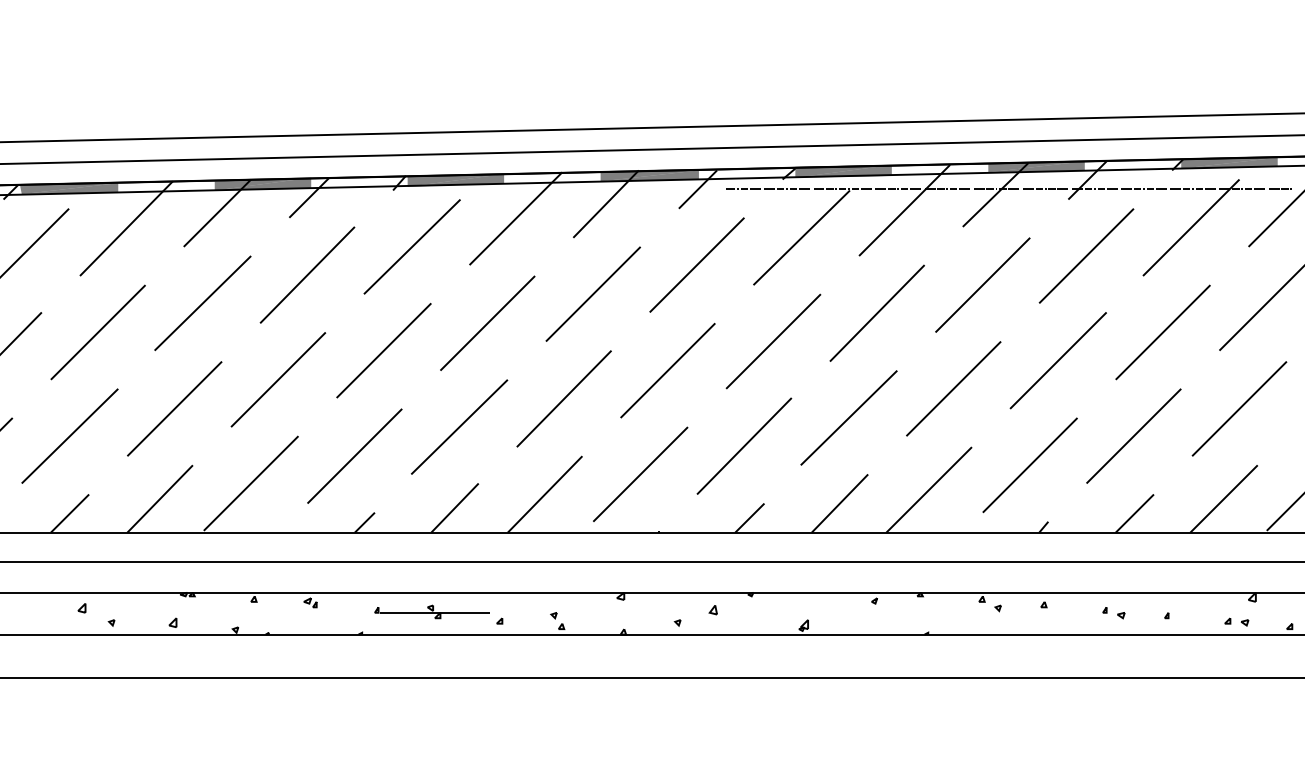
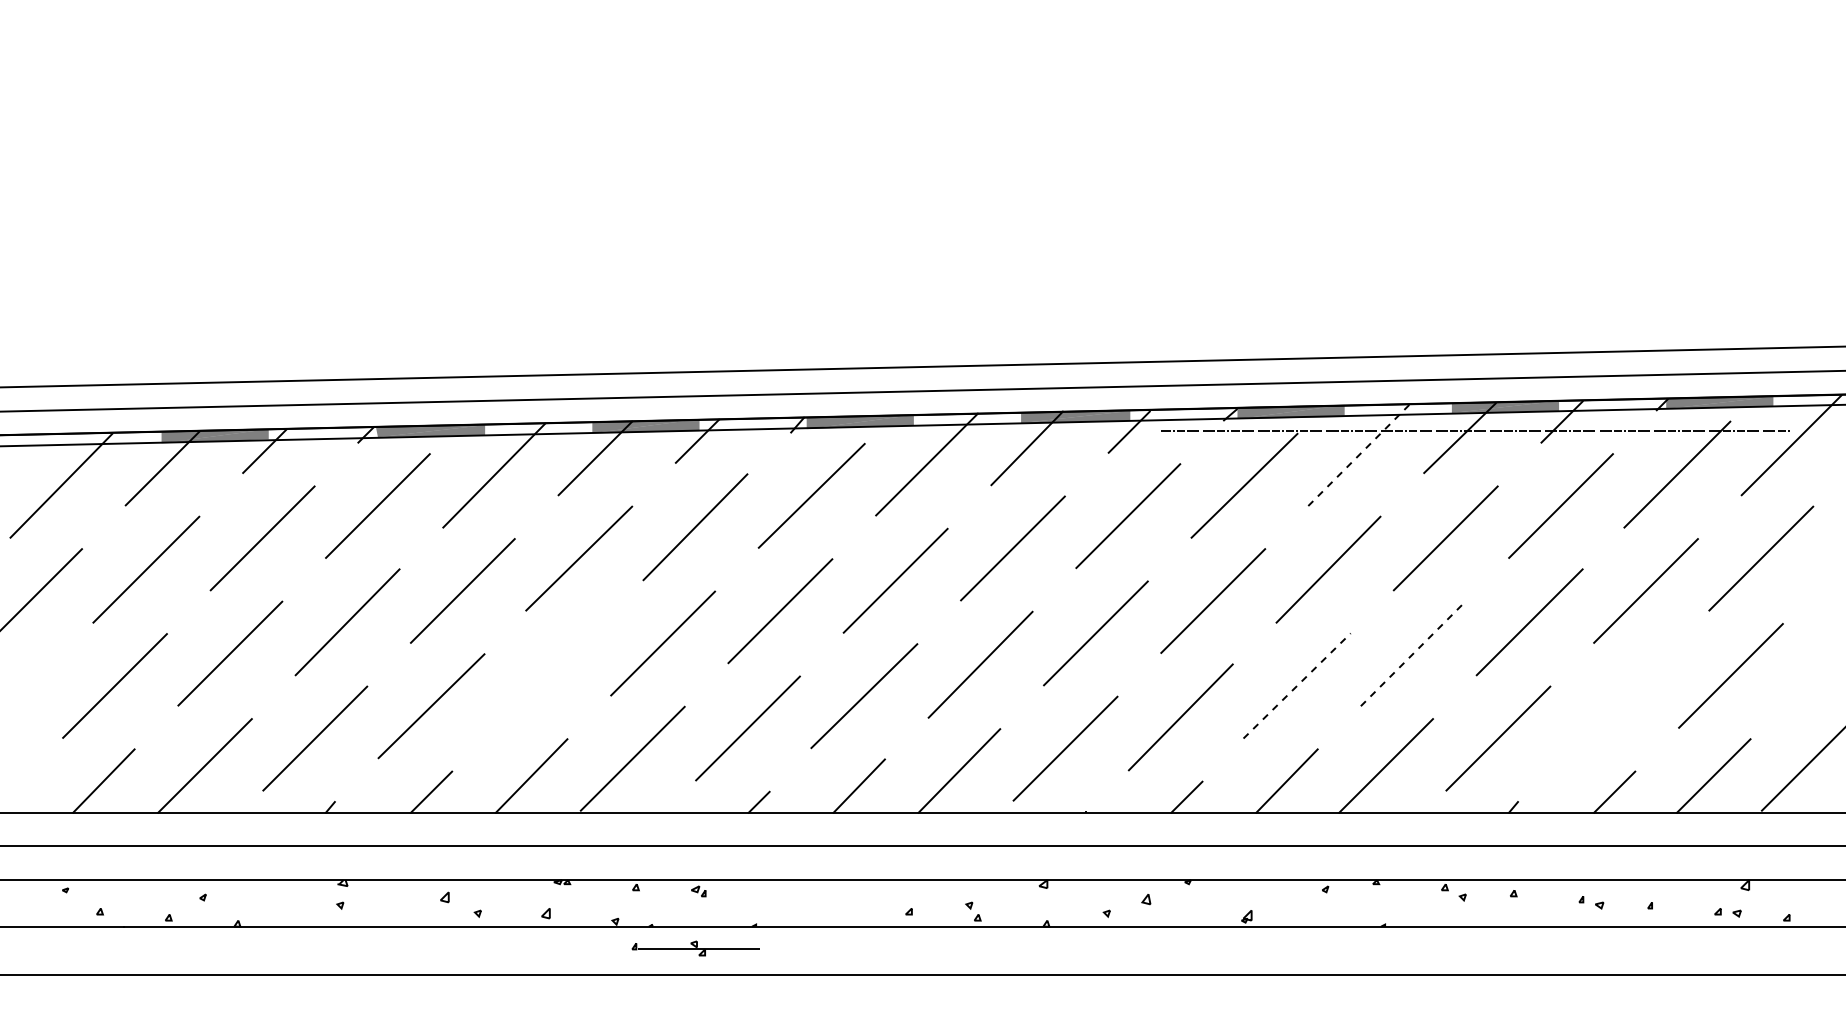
line: (905, 210) -> (1359, 455), solid -> dashed
line: (953, 388) -> (1413, 653), solid -> dashed
line: (174, 408) -> (547, 675), removed
line: (849, 417) -> (1297, 685), solid -> dashed
line: (1133, 436) -> (1613, 706), removed
part: (431, 611) -> (695, 948), moved

